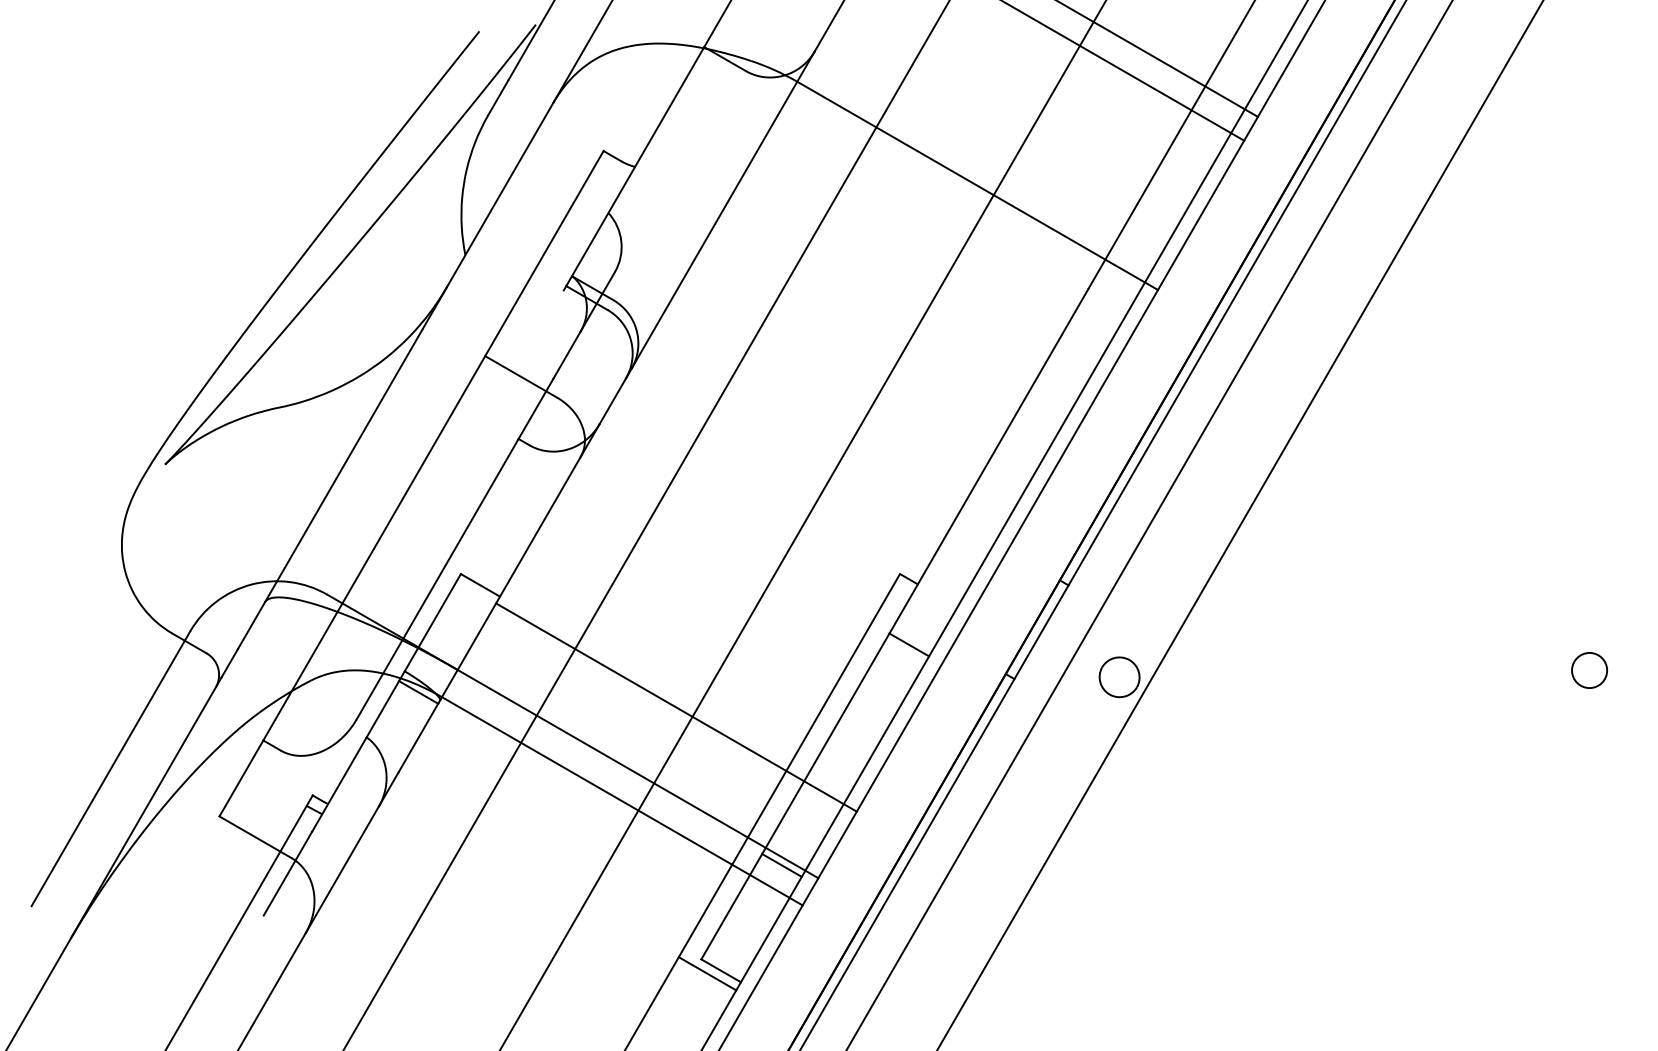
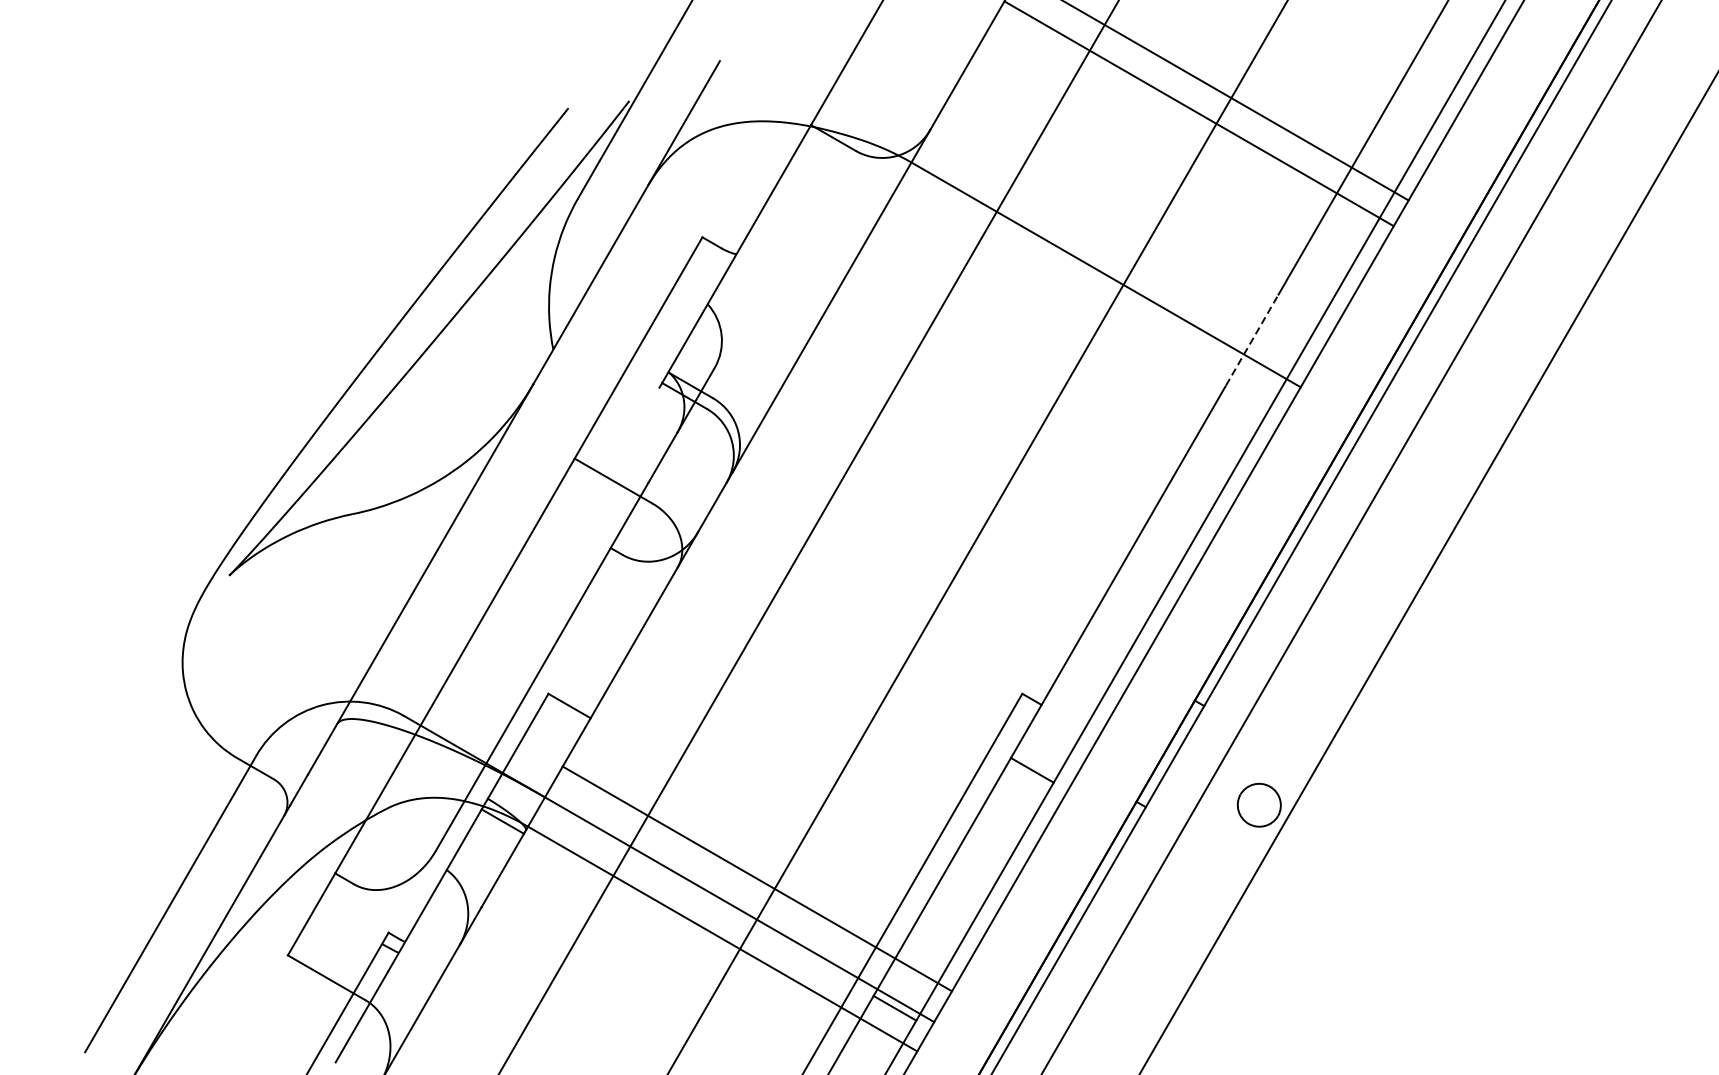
line: (1113, 246) -> (1252, 340), solid -> dashed
line: (676, 707) -> (757, 878), moved

